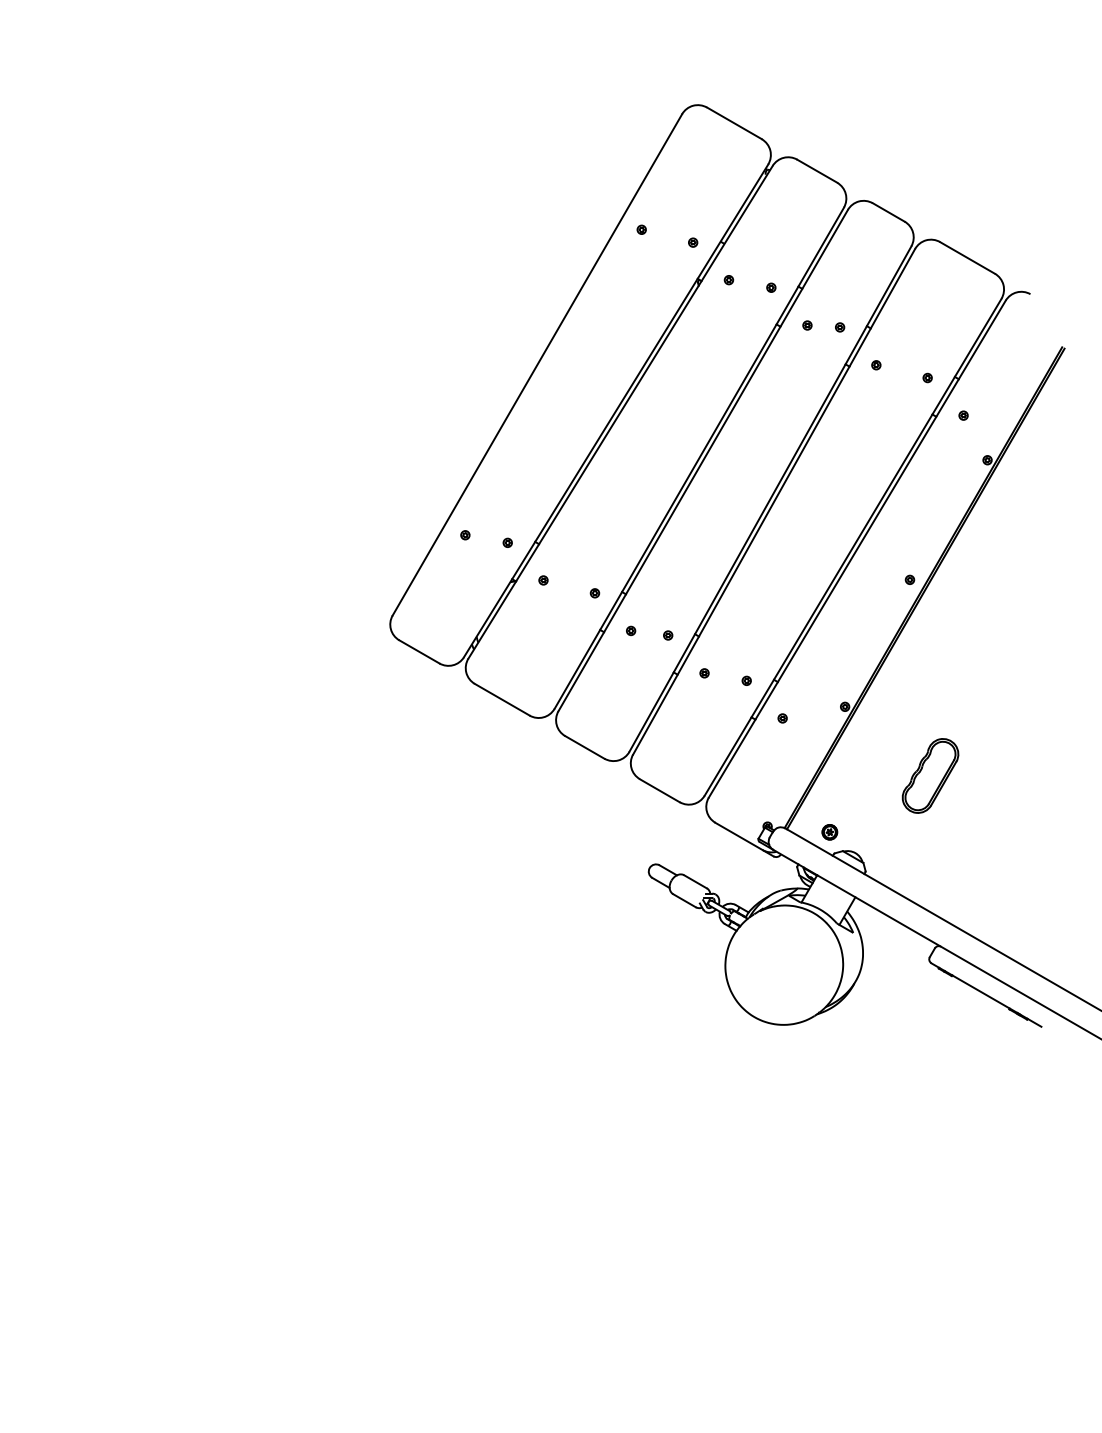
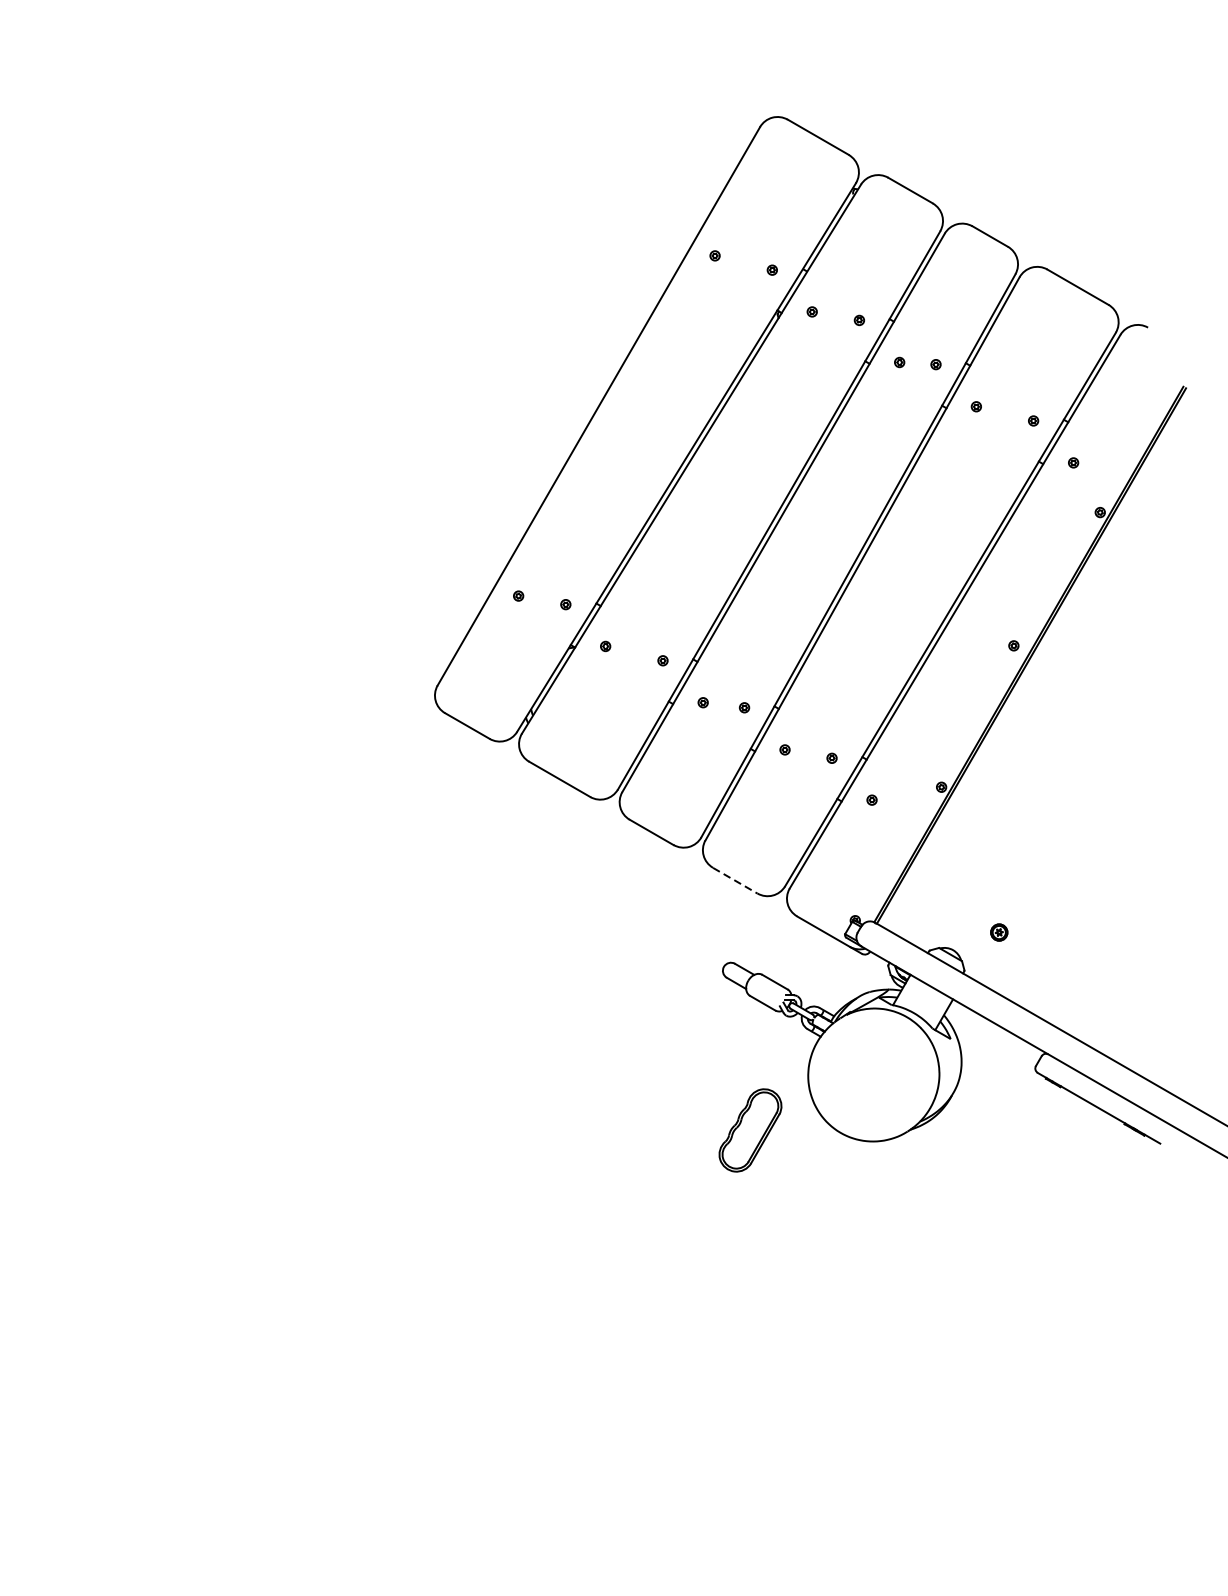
part: (930, 775) -> (750, 1129), moved
line: (660, 791) -> (735, 881), solid -> dashed
part: (829, 832) -> (998, 932), moved

